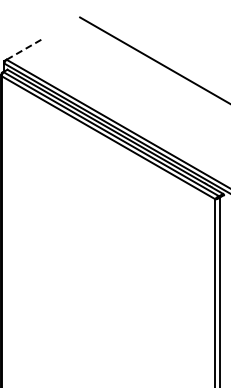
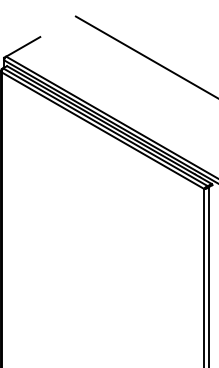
line: (24, 49) -> (23, 46), dashed -> solid

